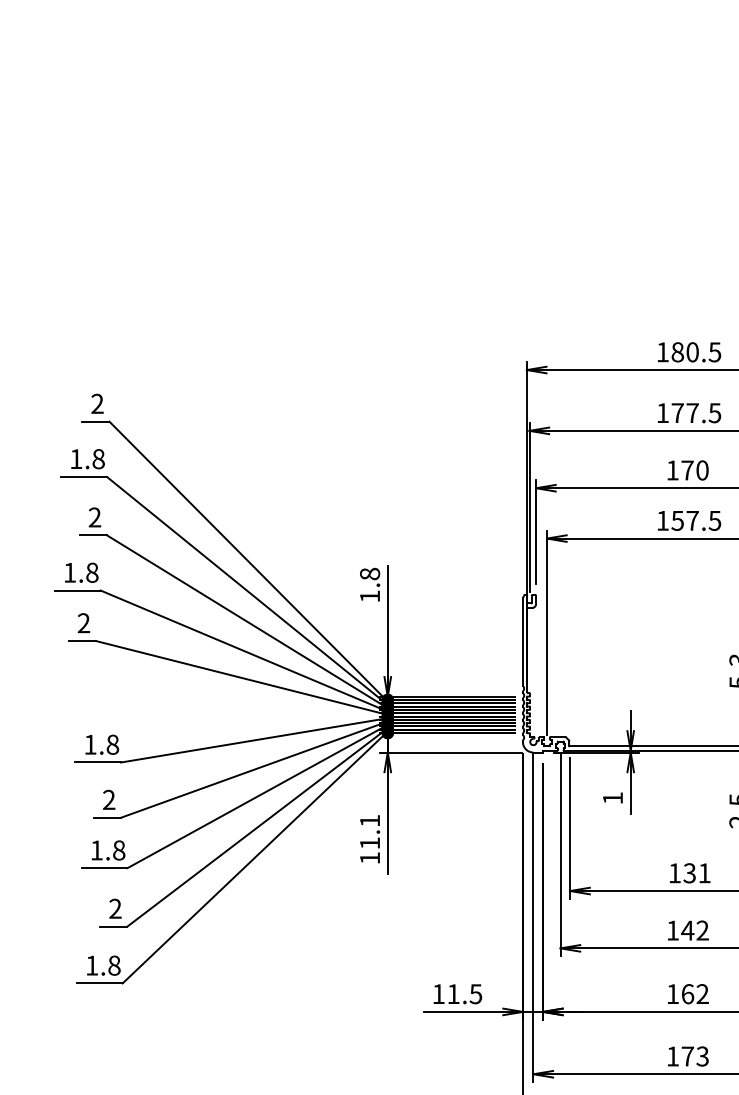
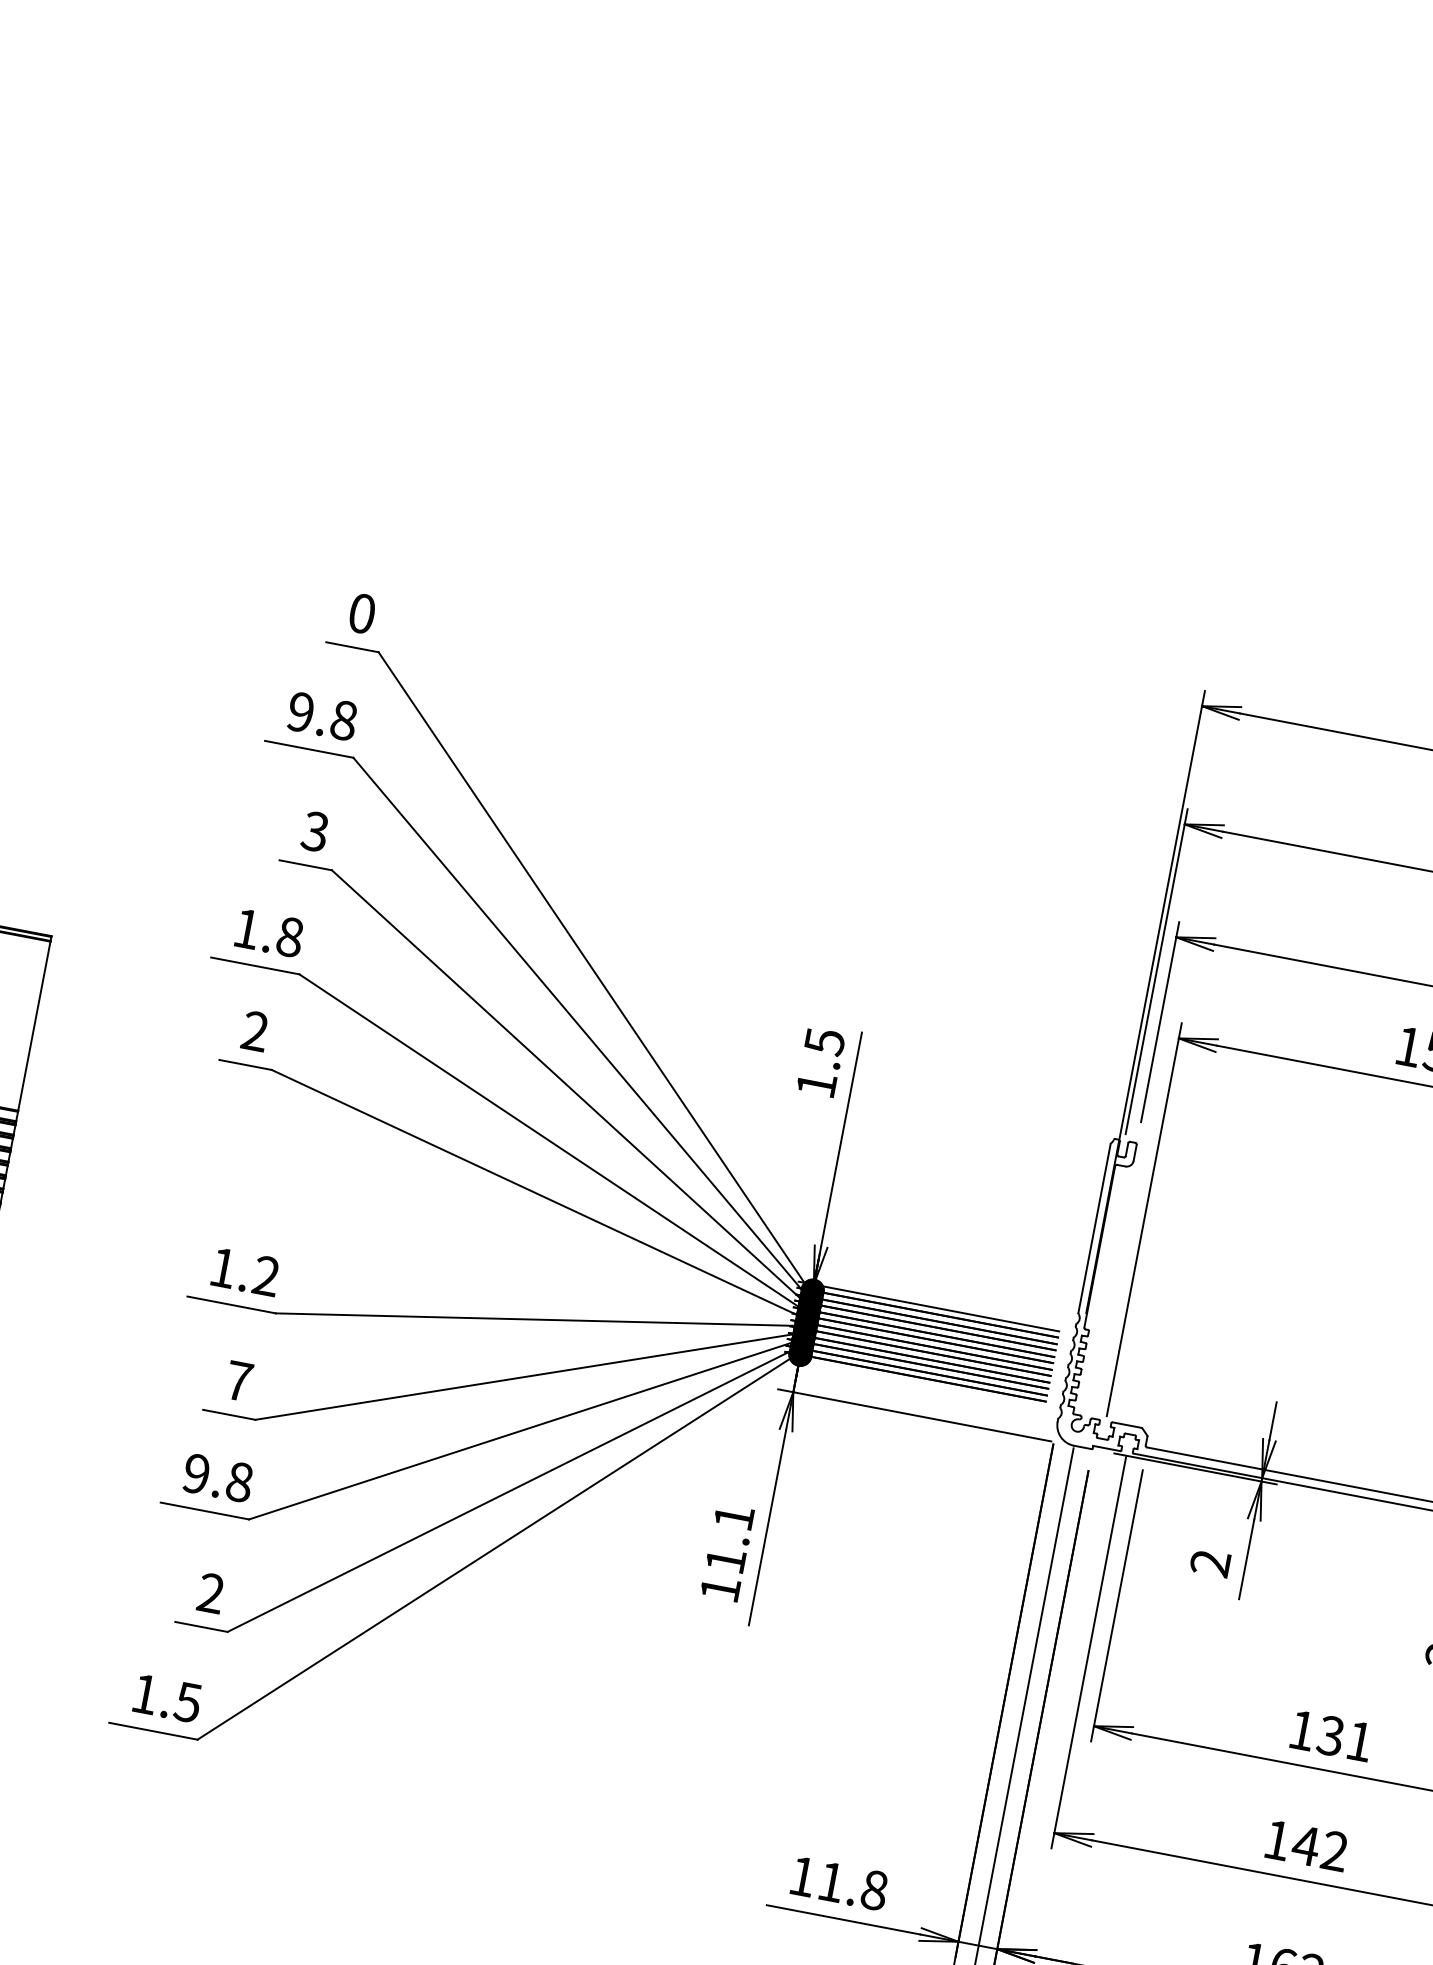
text: (97, 404) -> (361, 614), 2 -> 0
text: (76, 459) -> (301, 713), 1.8 -> 9.8
text: (94, 517) -> (314, 831), 2 -> 3
text: (370, 573) -> (825, 1040), 1.8 -> 1.5
text: (112, 744) -> (265, 1275), 1.8 -> 1.2
text: (612, 798) -> (1209, 1563), 1 -> 2
text: (109, 799) -> (239, 1380), 2 -> 7
text: (96, 850) -> (195, 1473), 1.8 -> 9.8
text: (114, 965) -> (188, 1702), 1.8 -> 1.5
text: (475, 994) -> (873, 1890), 11.5 -> 11.8

